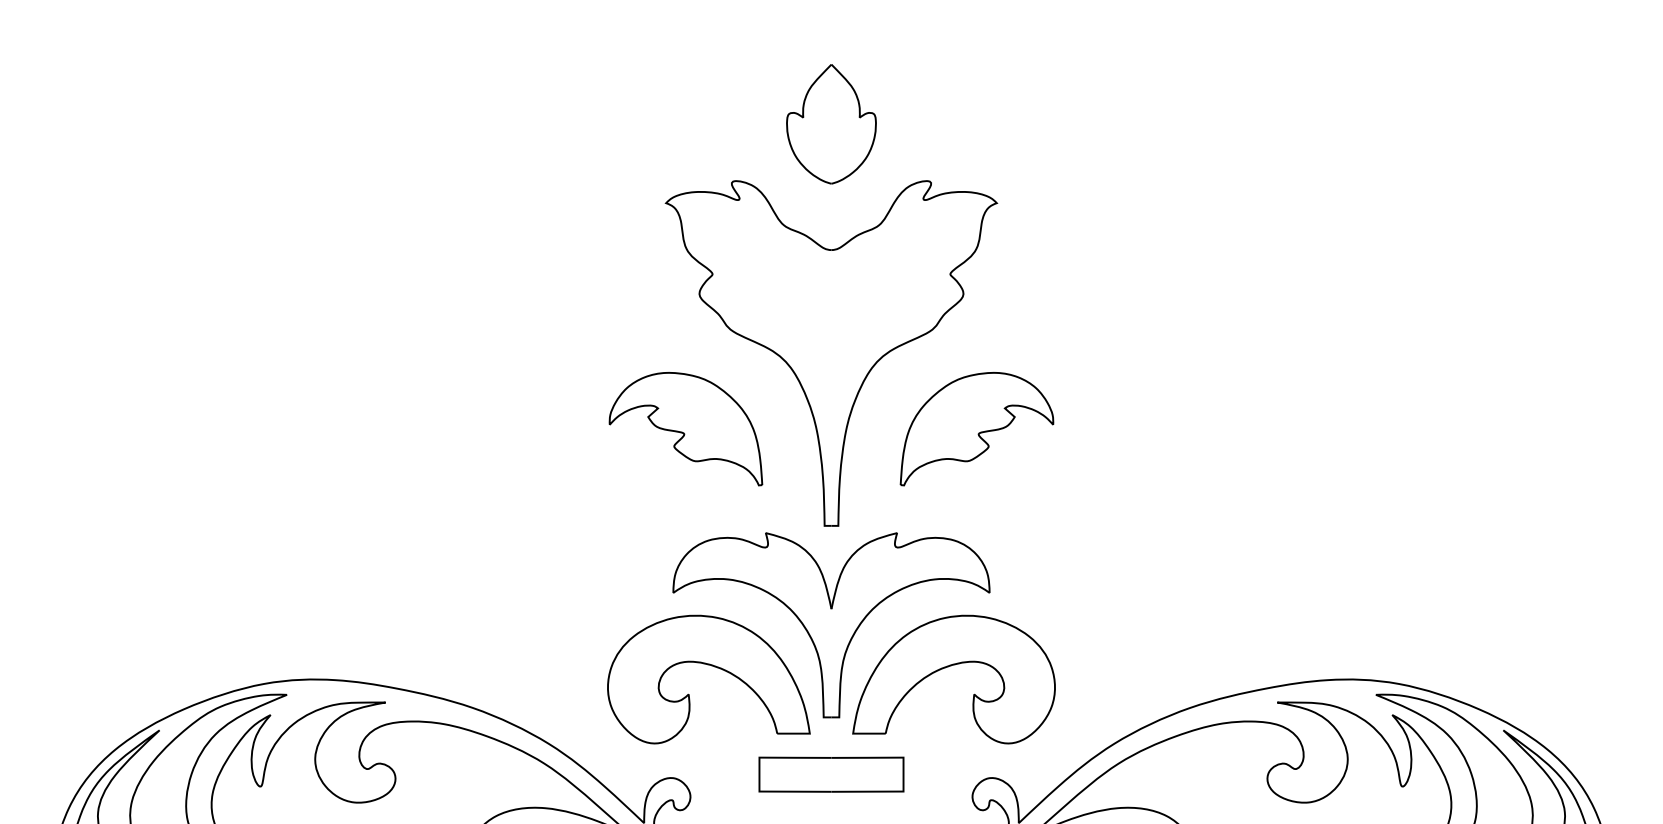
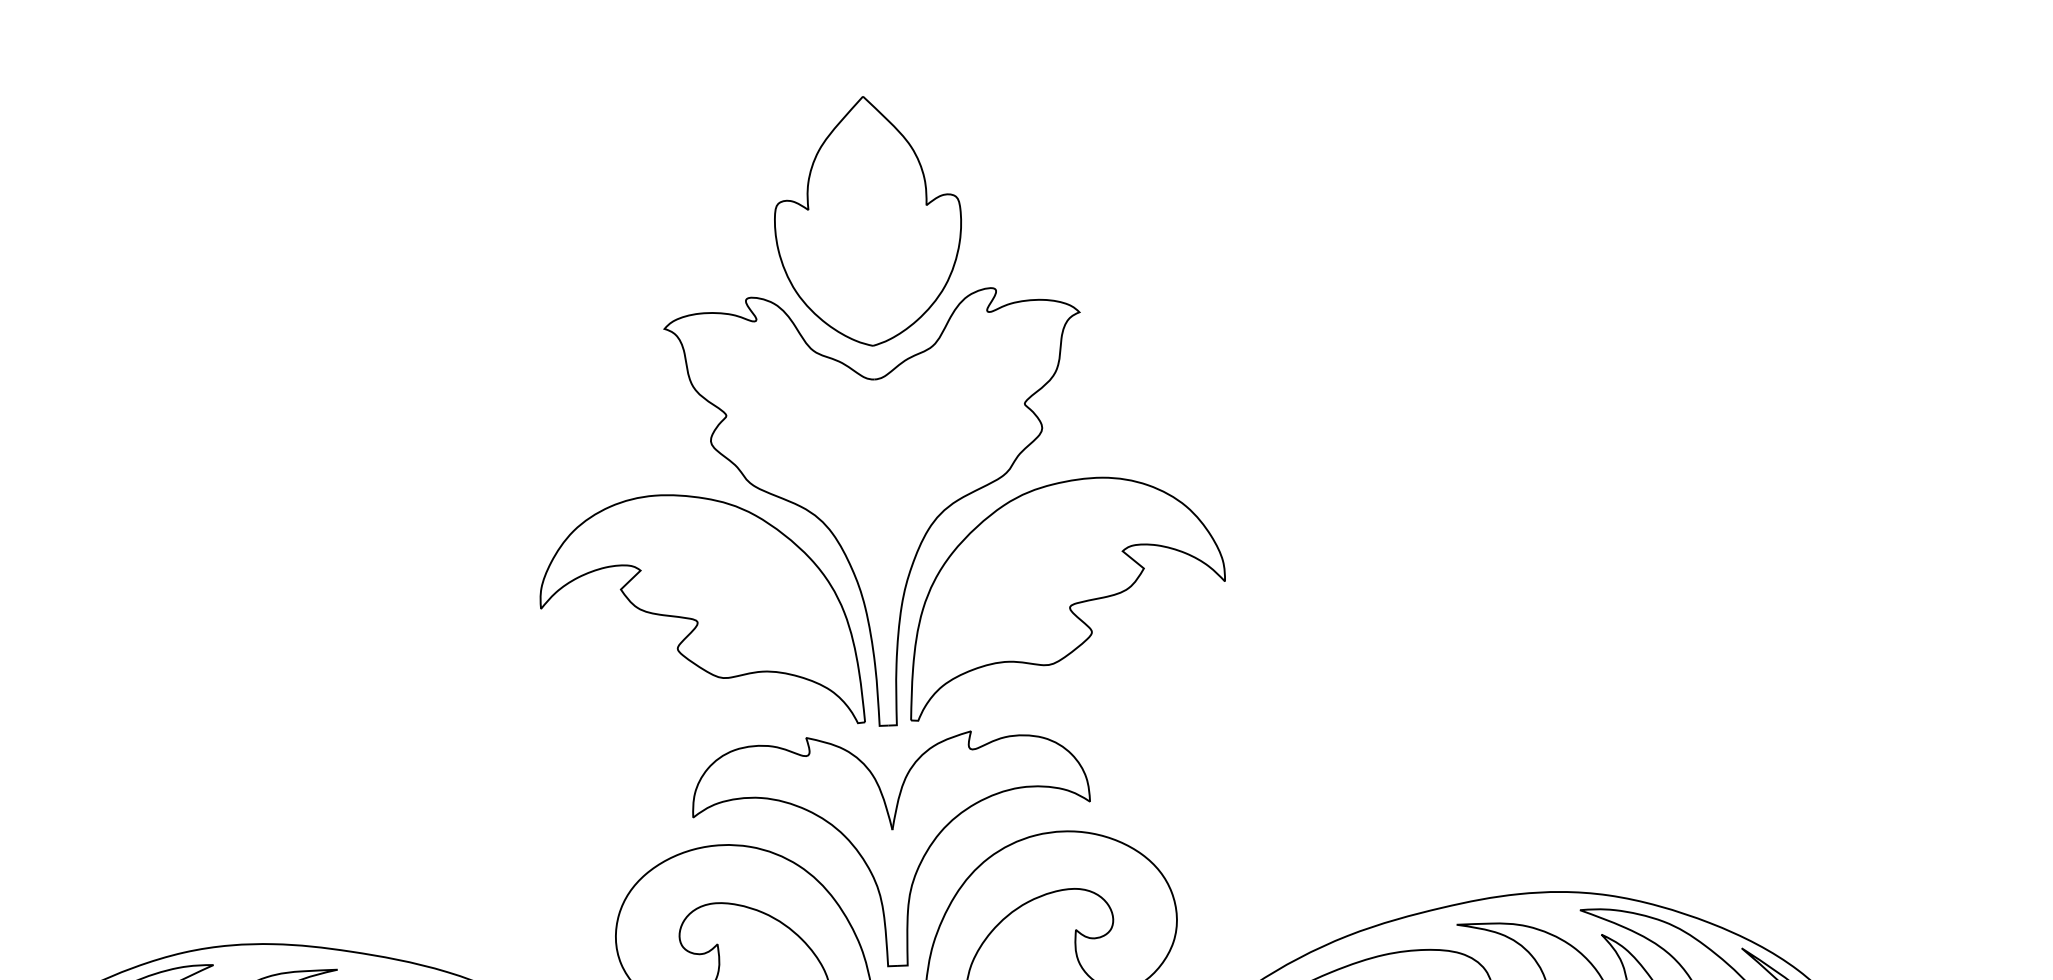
part: (831, 124) -> (868, 221), size x1.67
part: (685, 428) -> (700, 610), size x1.67
part: (976, 428) -> (1065, 596), size x1.67

